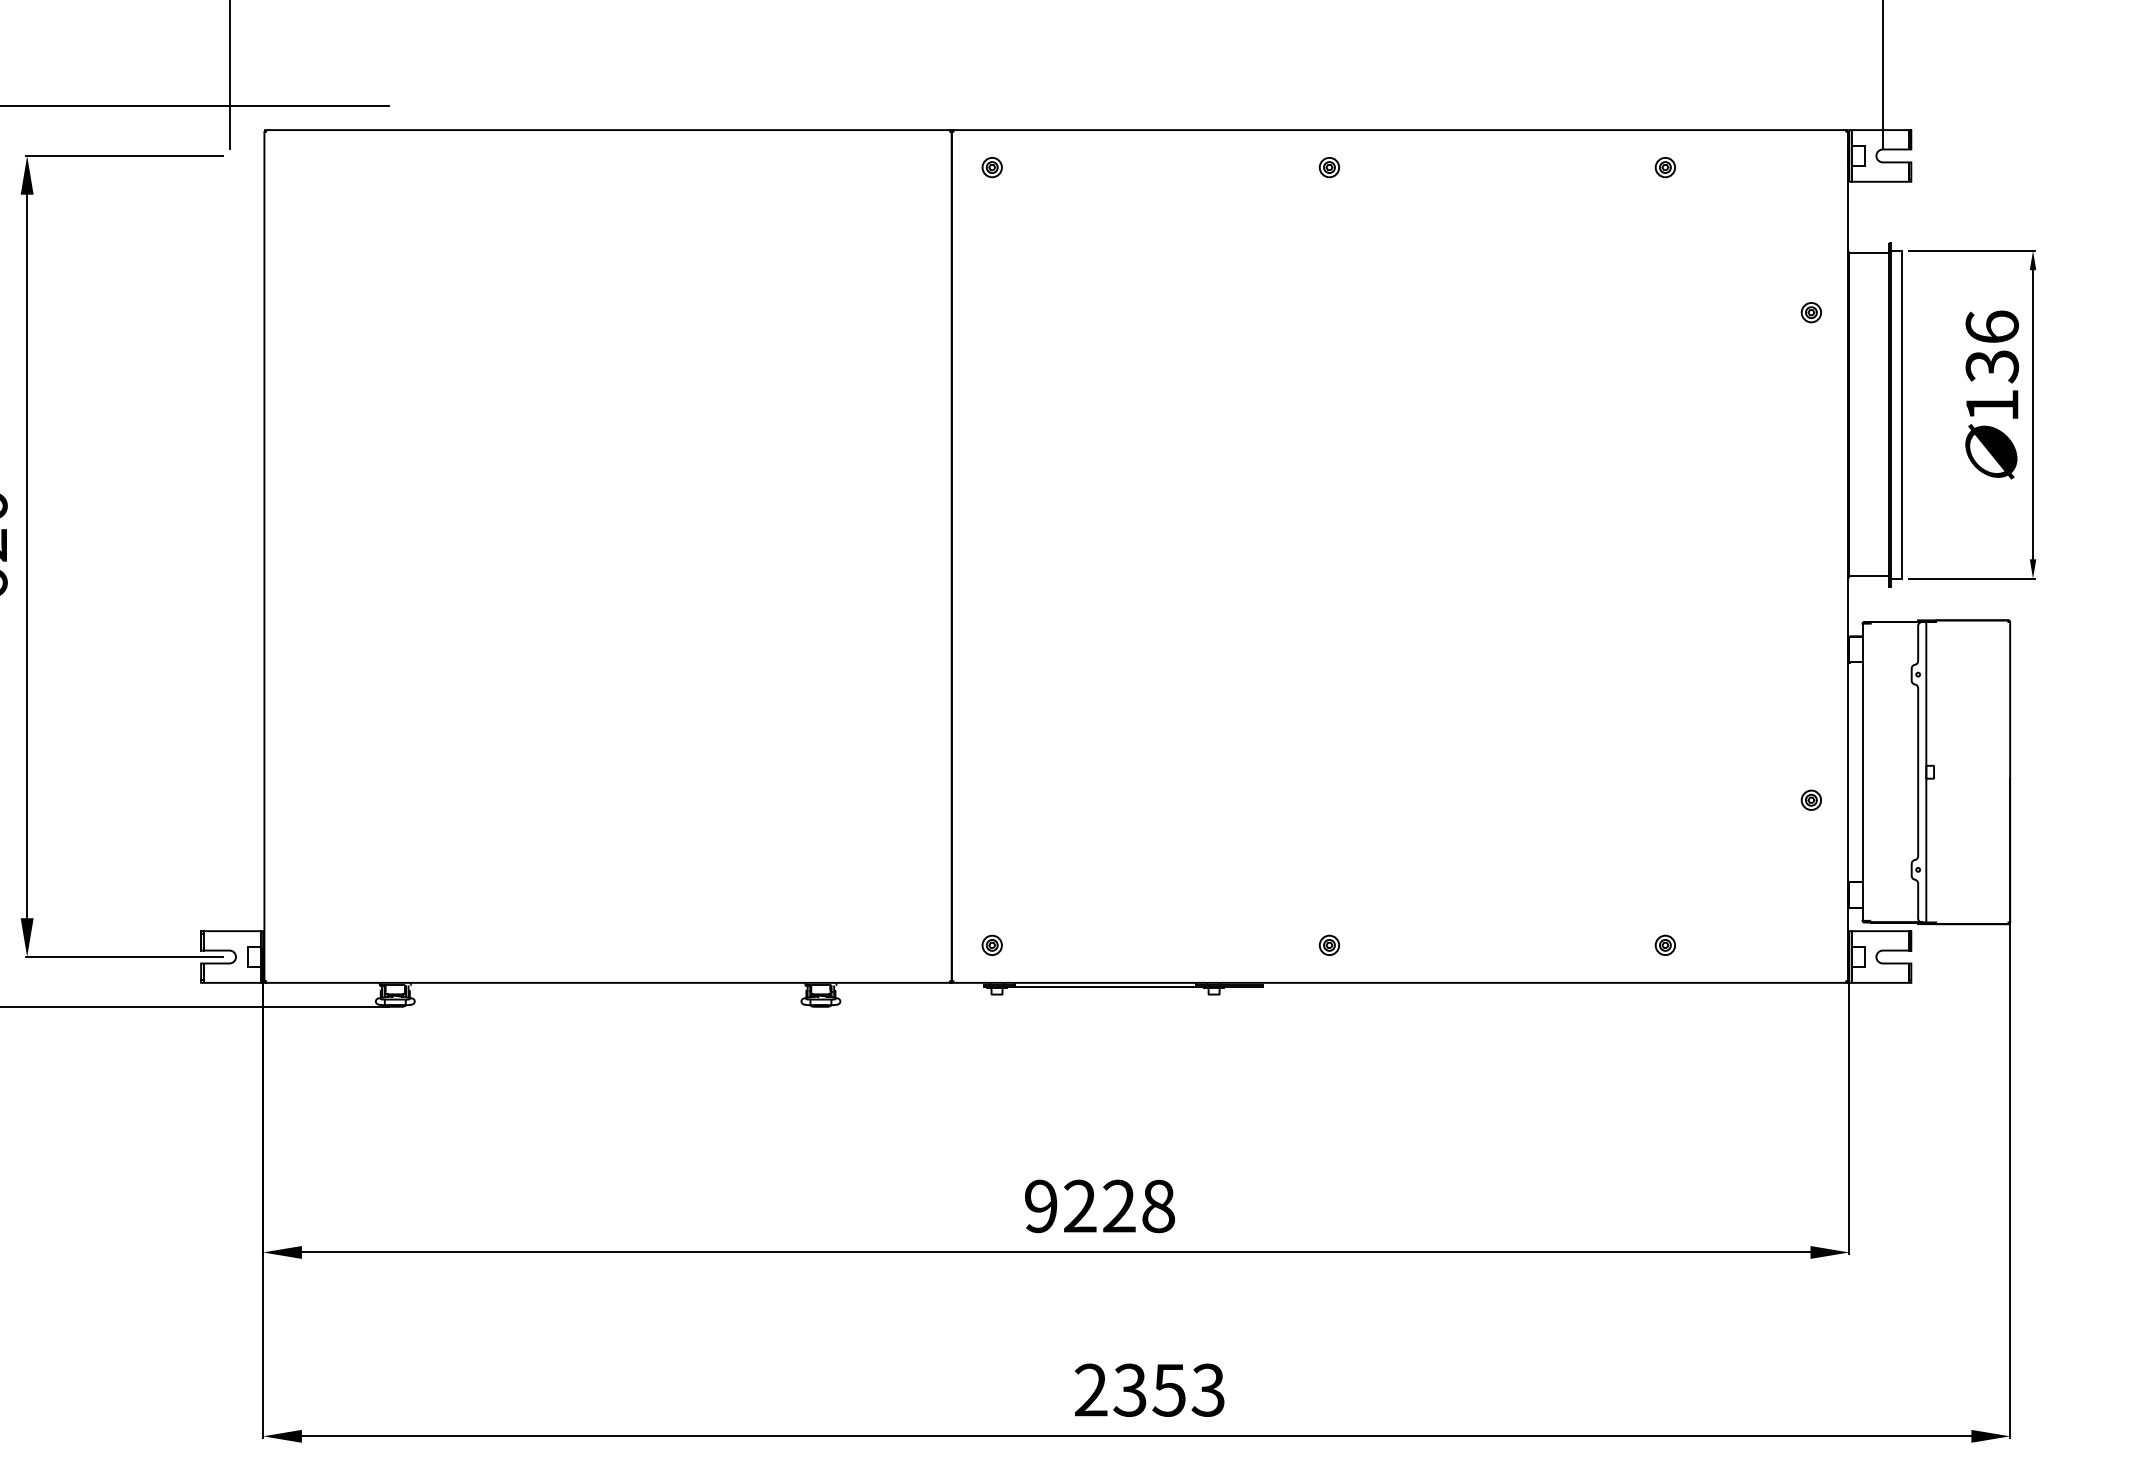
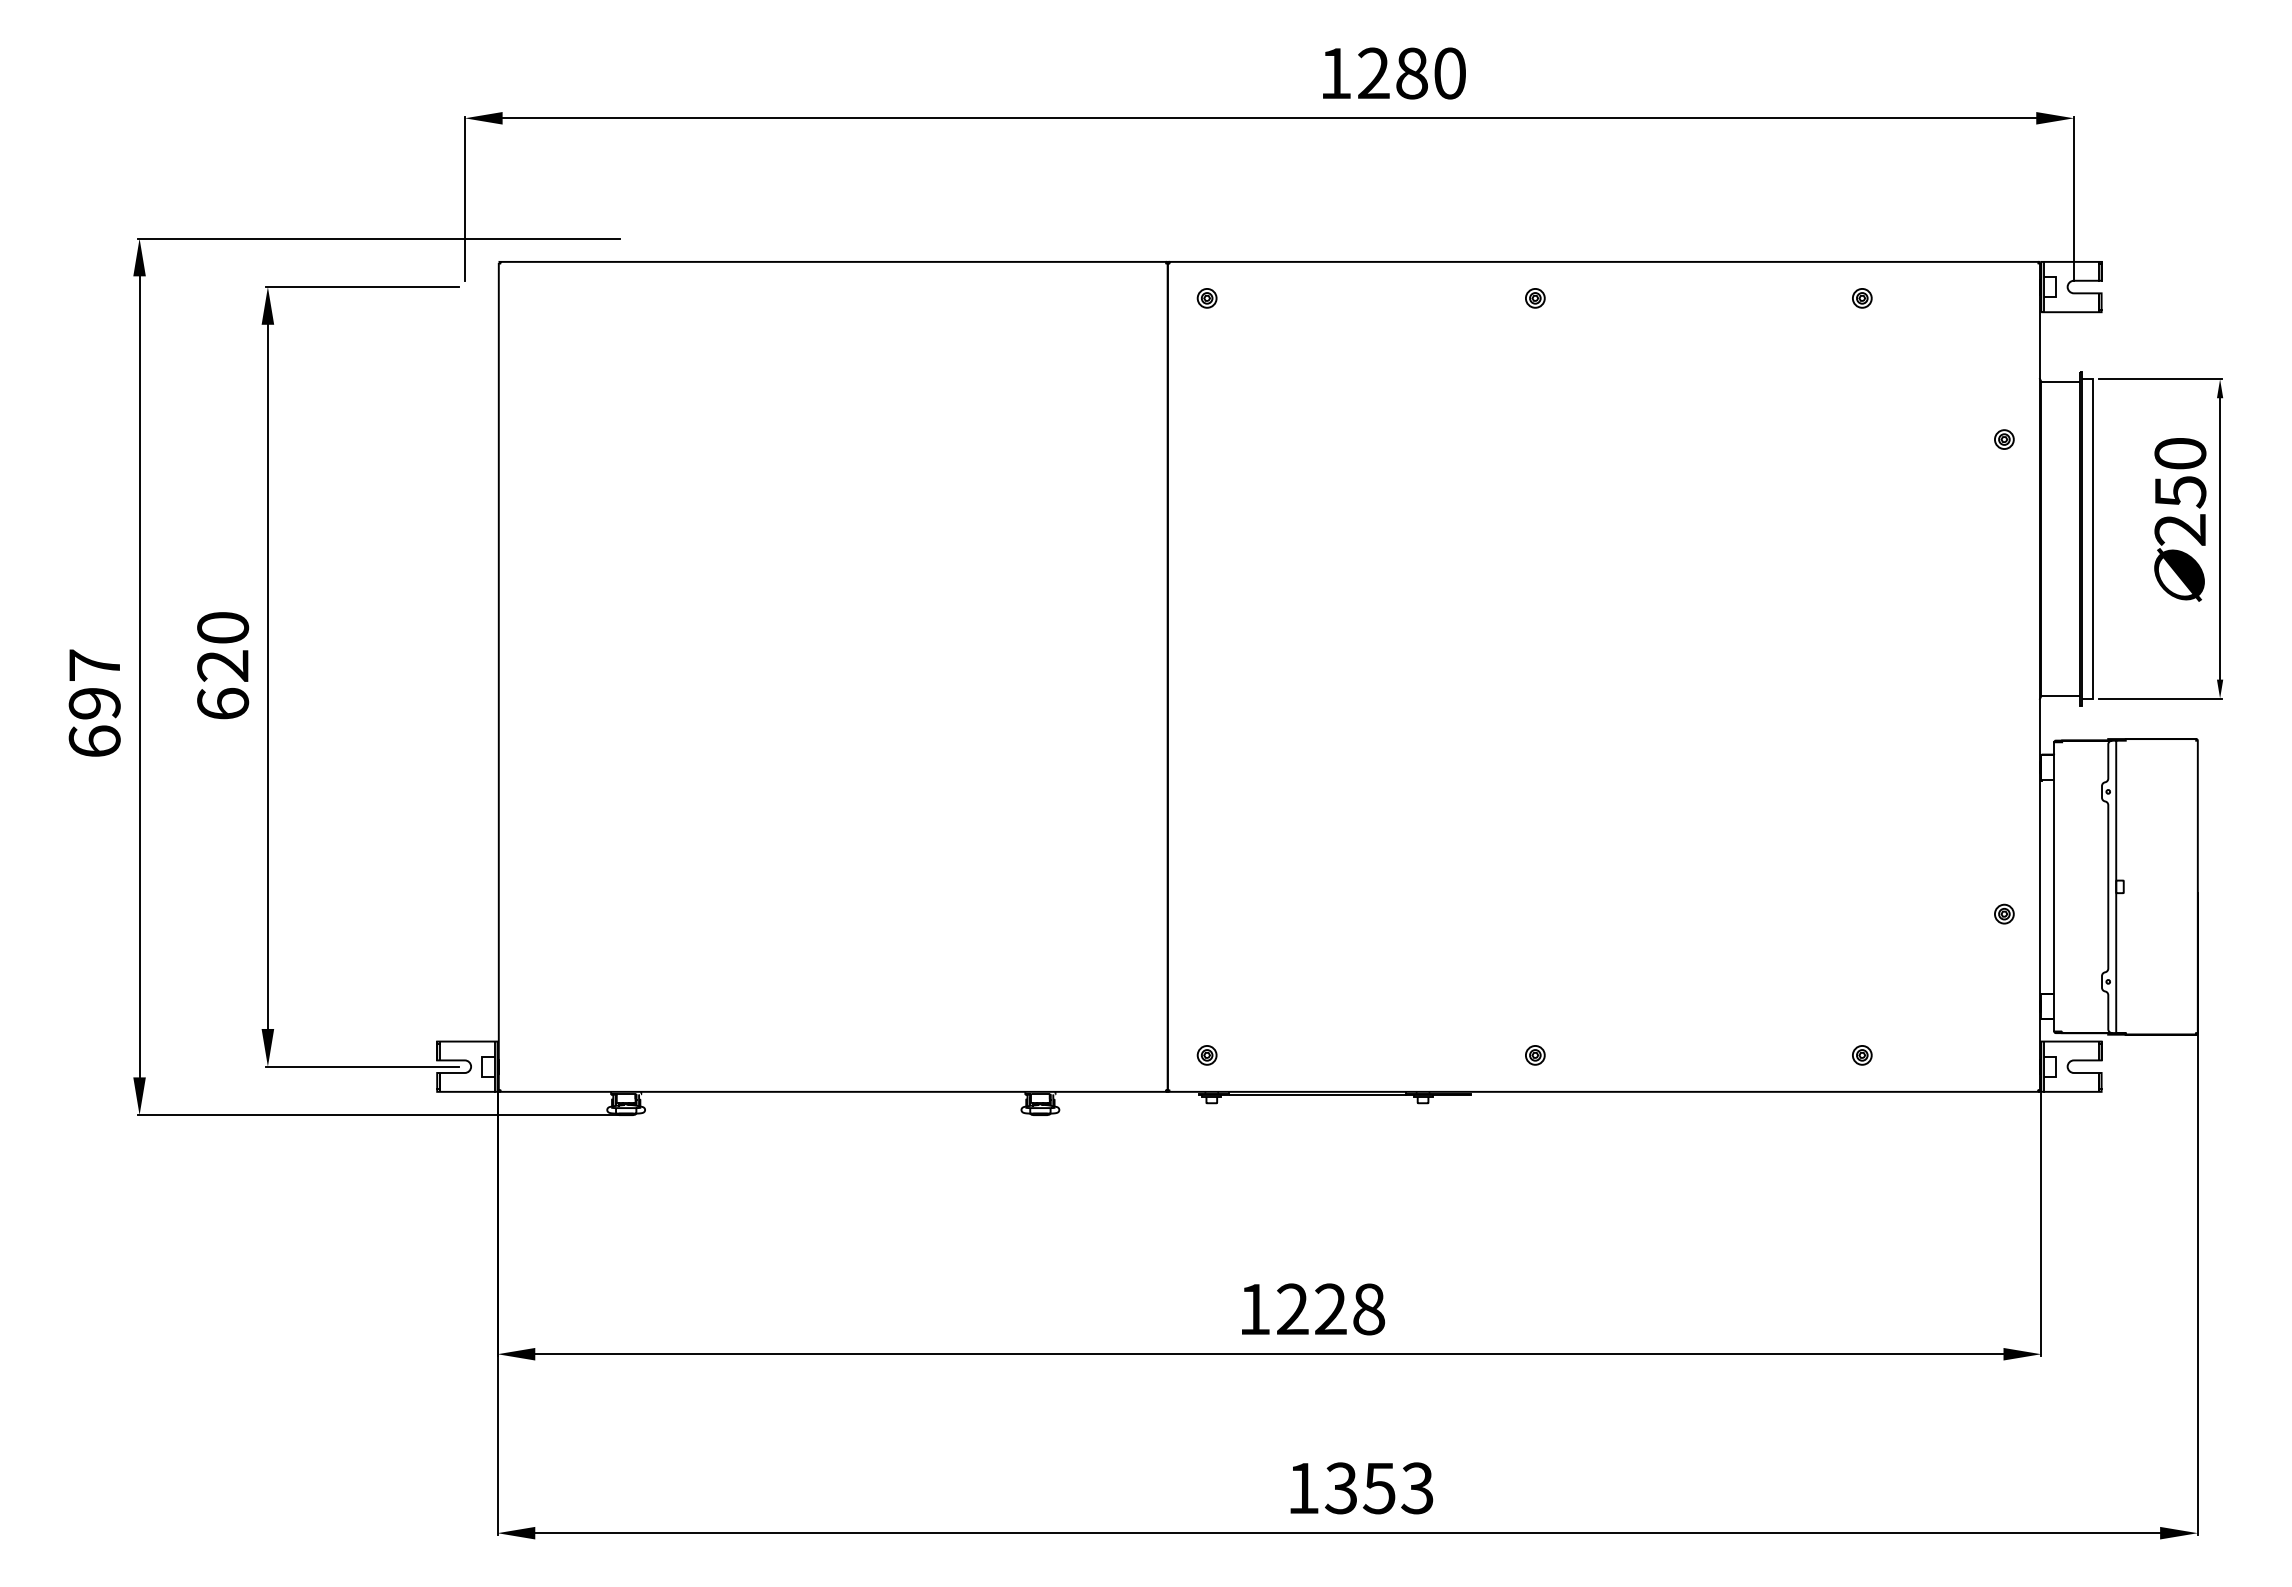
text: (1992, 366) -> (2180, 491), 136 -> 250
text: (1040, 1206) -> (1254, 1309), 9228 -> 1228
text: (1091, 1389) -> (1303, 1487), 2353 -> 1353

